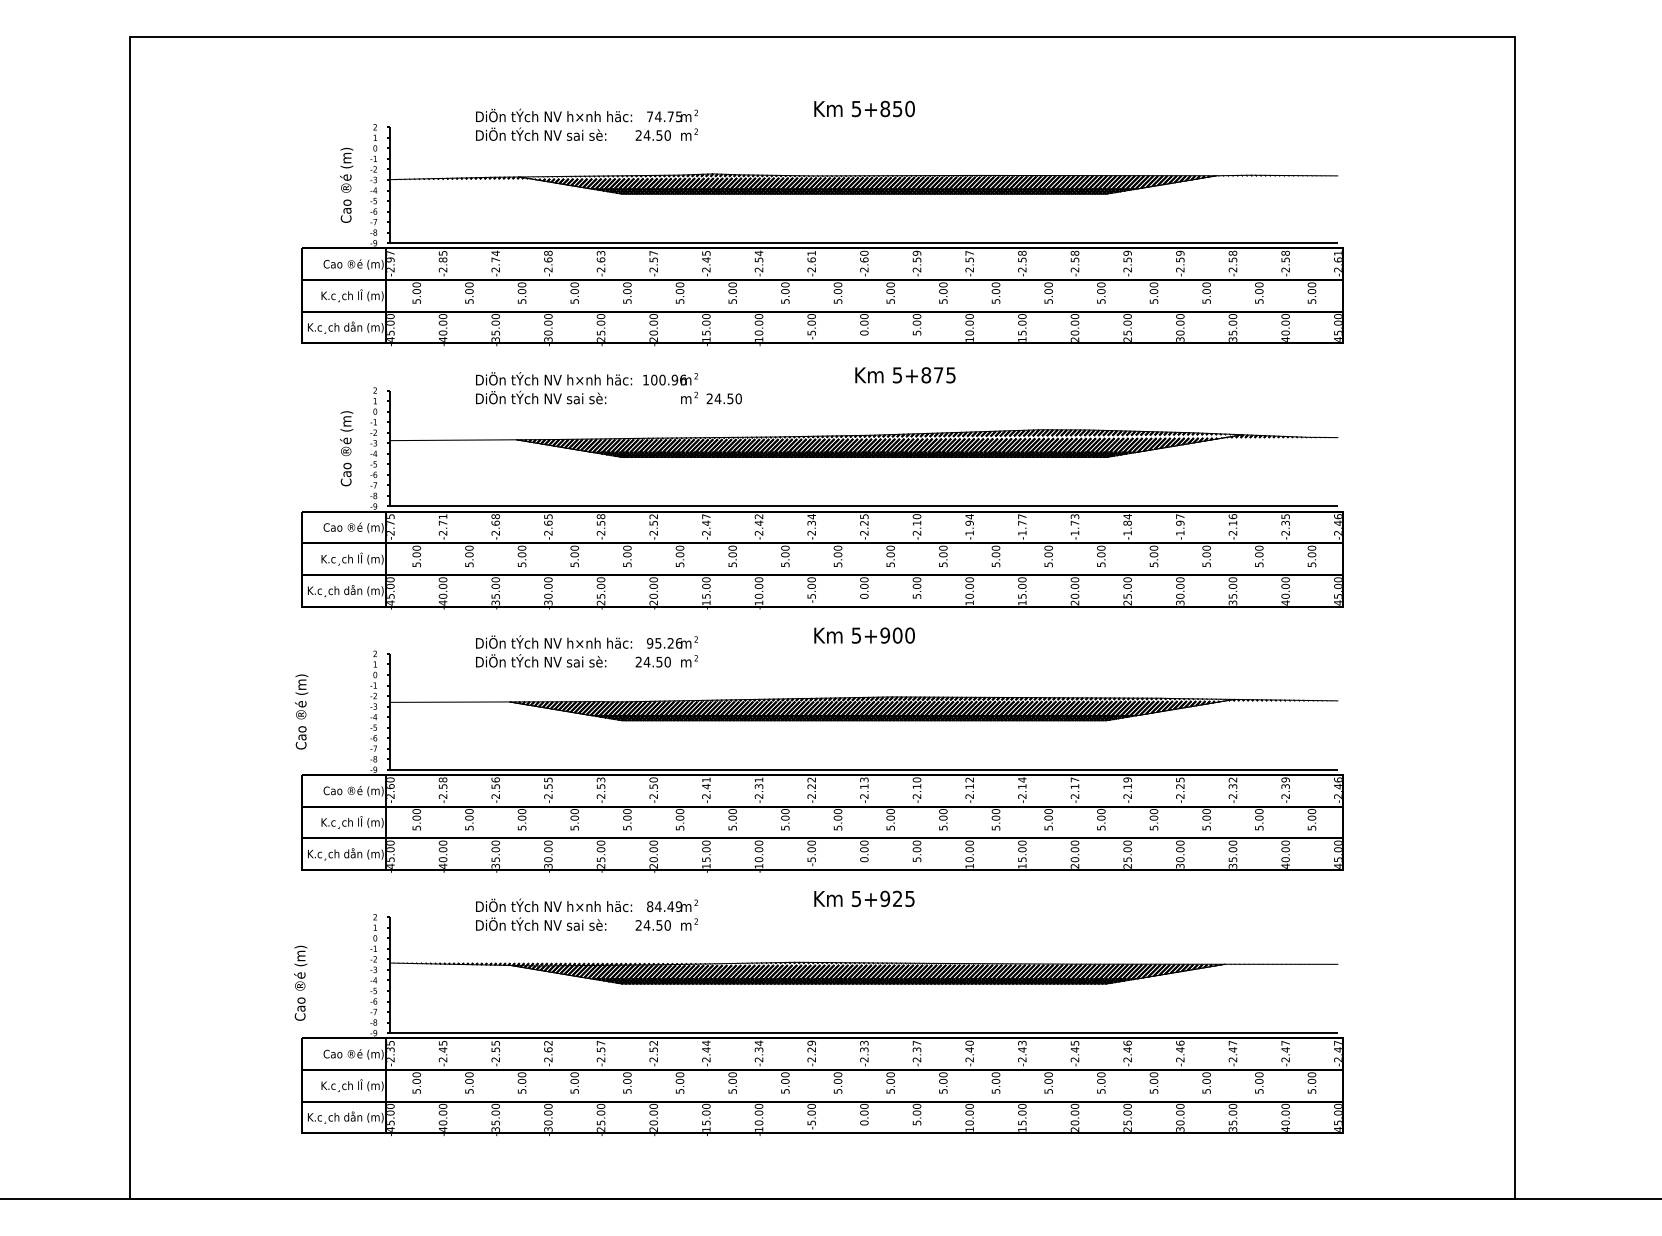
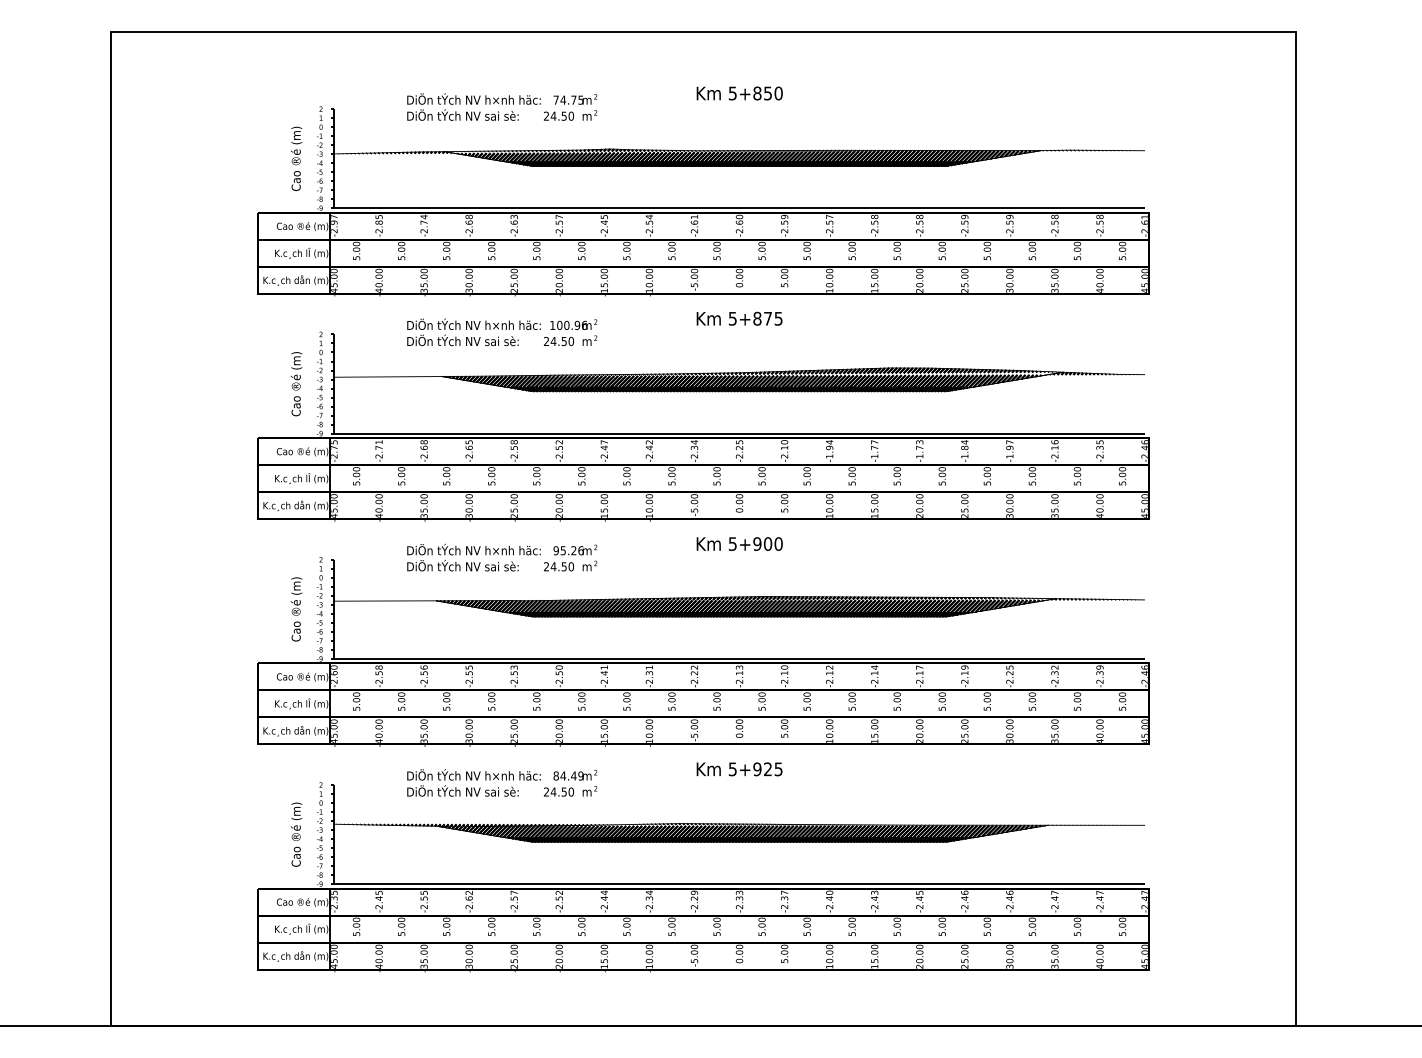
text: (905, 375) -> (739, 318), moved
text: (723, 398) -> (558, 341), moved
text: (301, 711) -> (296, 608), moved
text: (300, 982) -> (296, 834), moved

